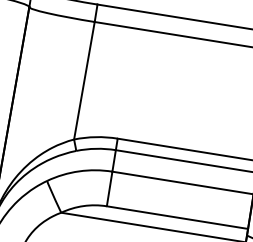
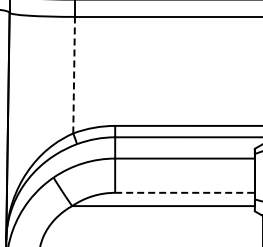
line: (84, 80) -> (74, 74), solid -> dashed
line: (178, 217) -> (185, 192), solid -> dashed

